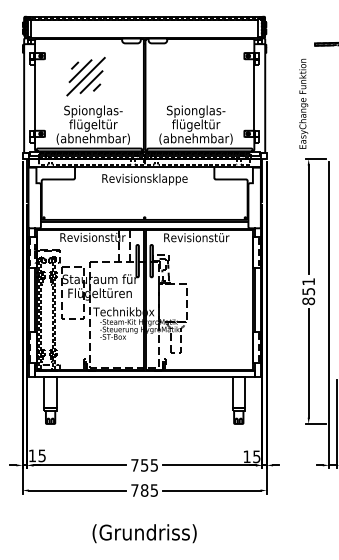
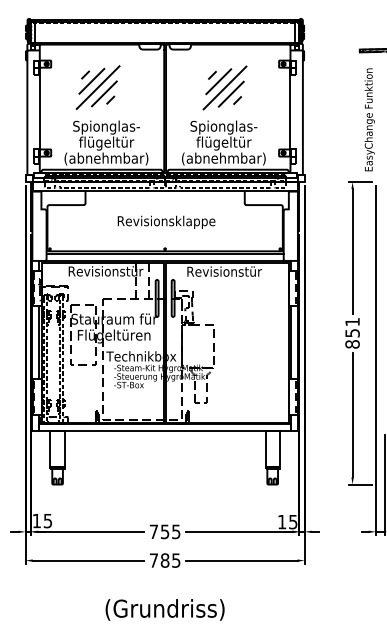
part: (196, 76) -> (224, 87), added
text: (303, 103) -> (369, 119), moved
text: (144, 179) -> (166, 222), moved

